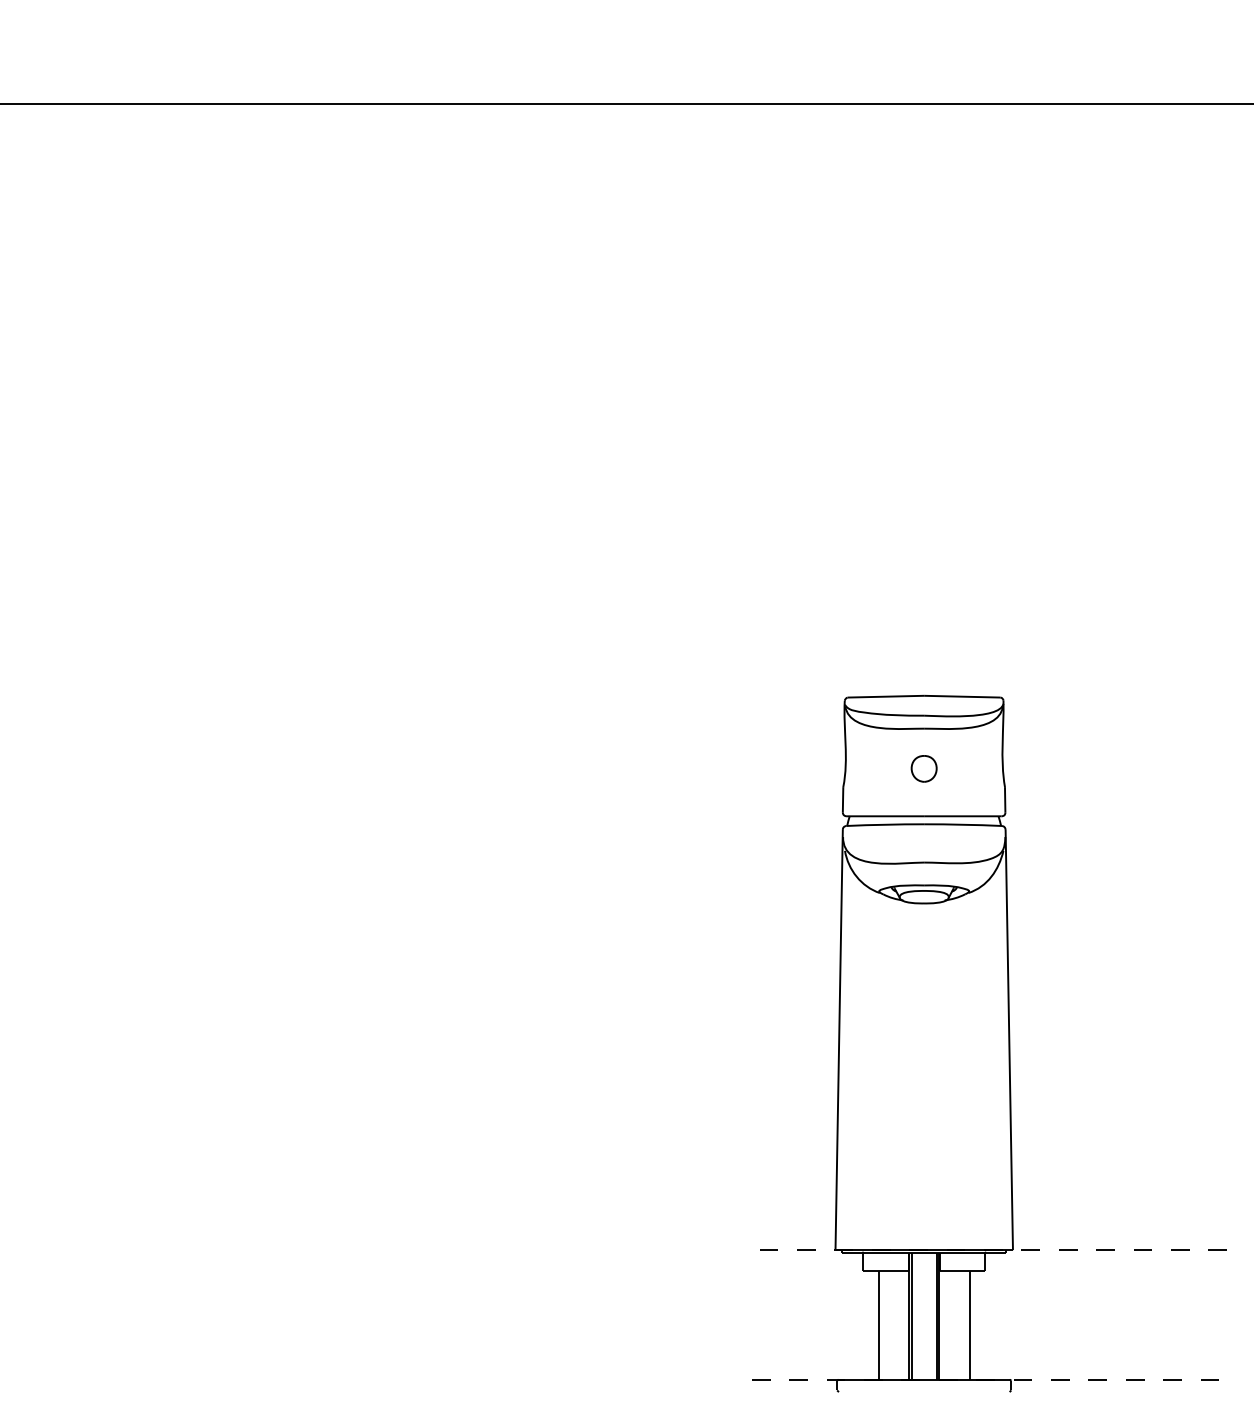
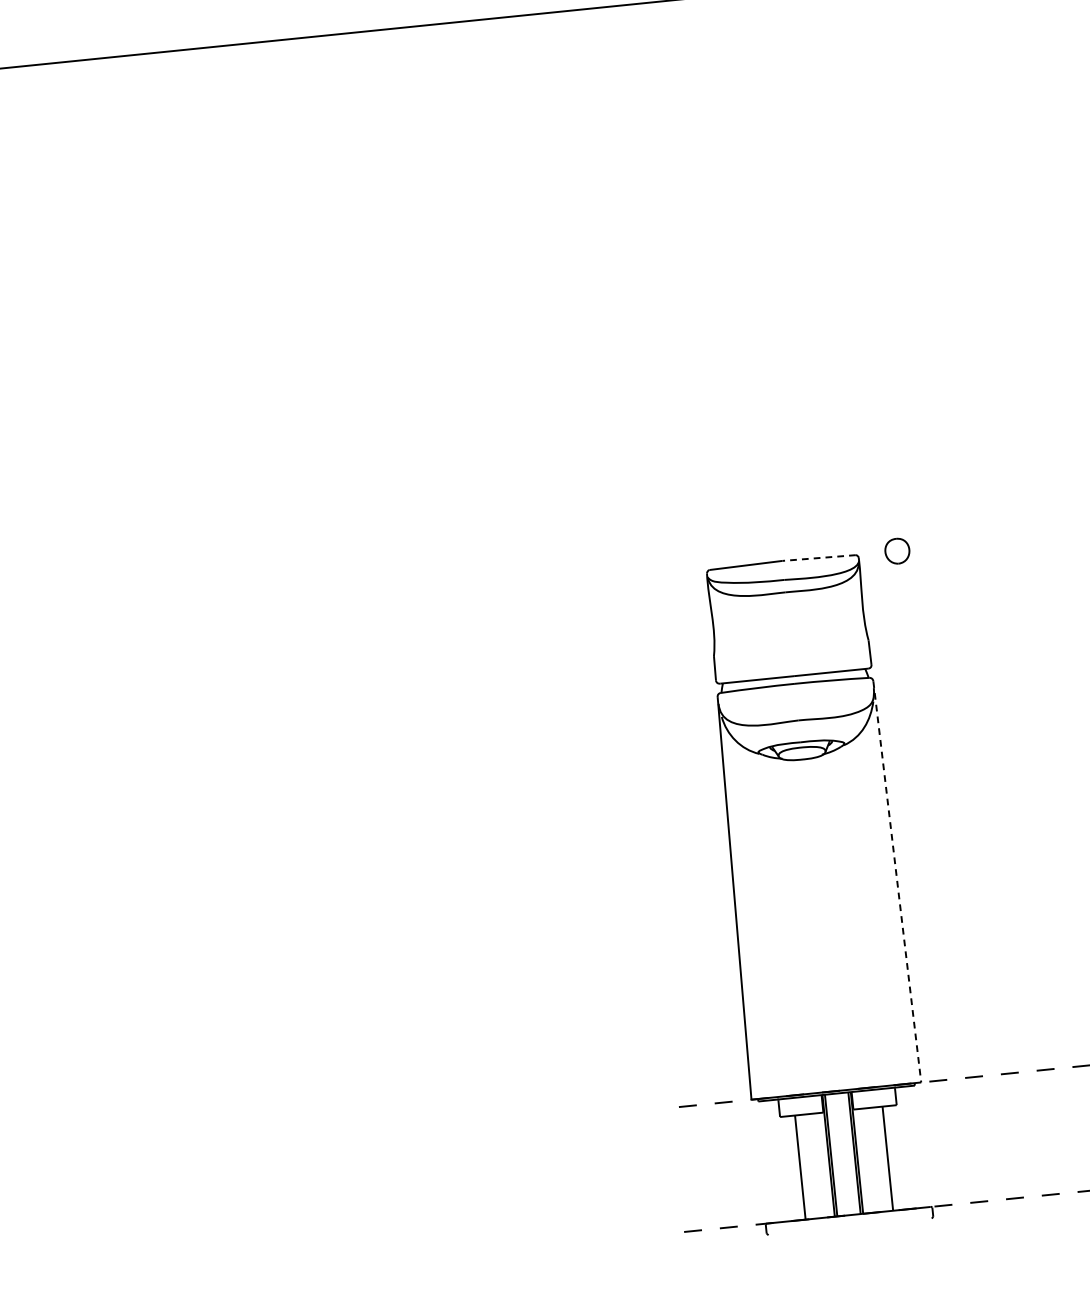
line: (961, 696) -> (818, 557), solid -> dashed
part: (923, 768) -> (896, 550), moved
line: (1009, 1040) -> (897, 882), solid -> dashed

